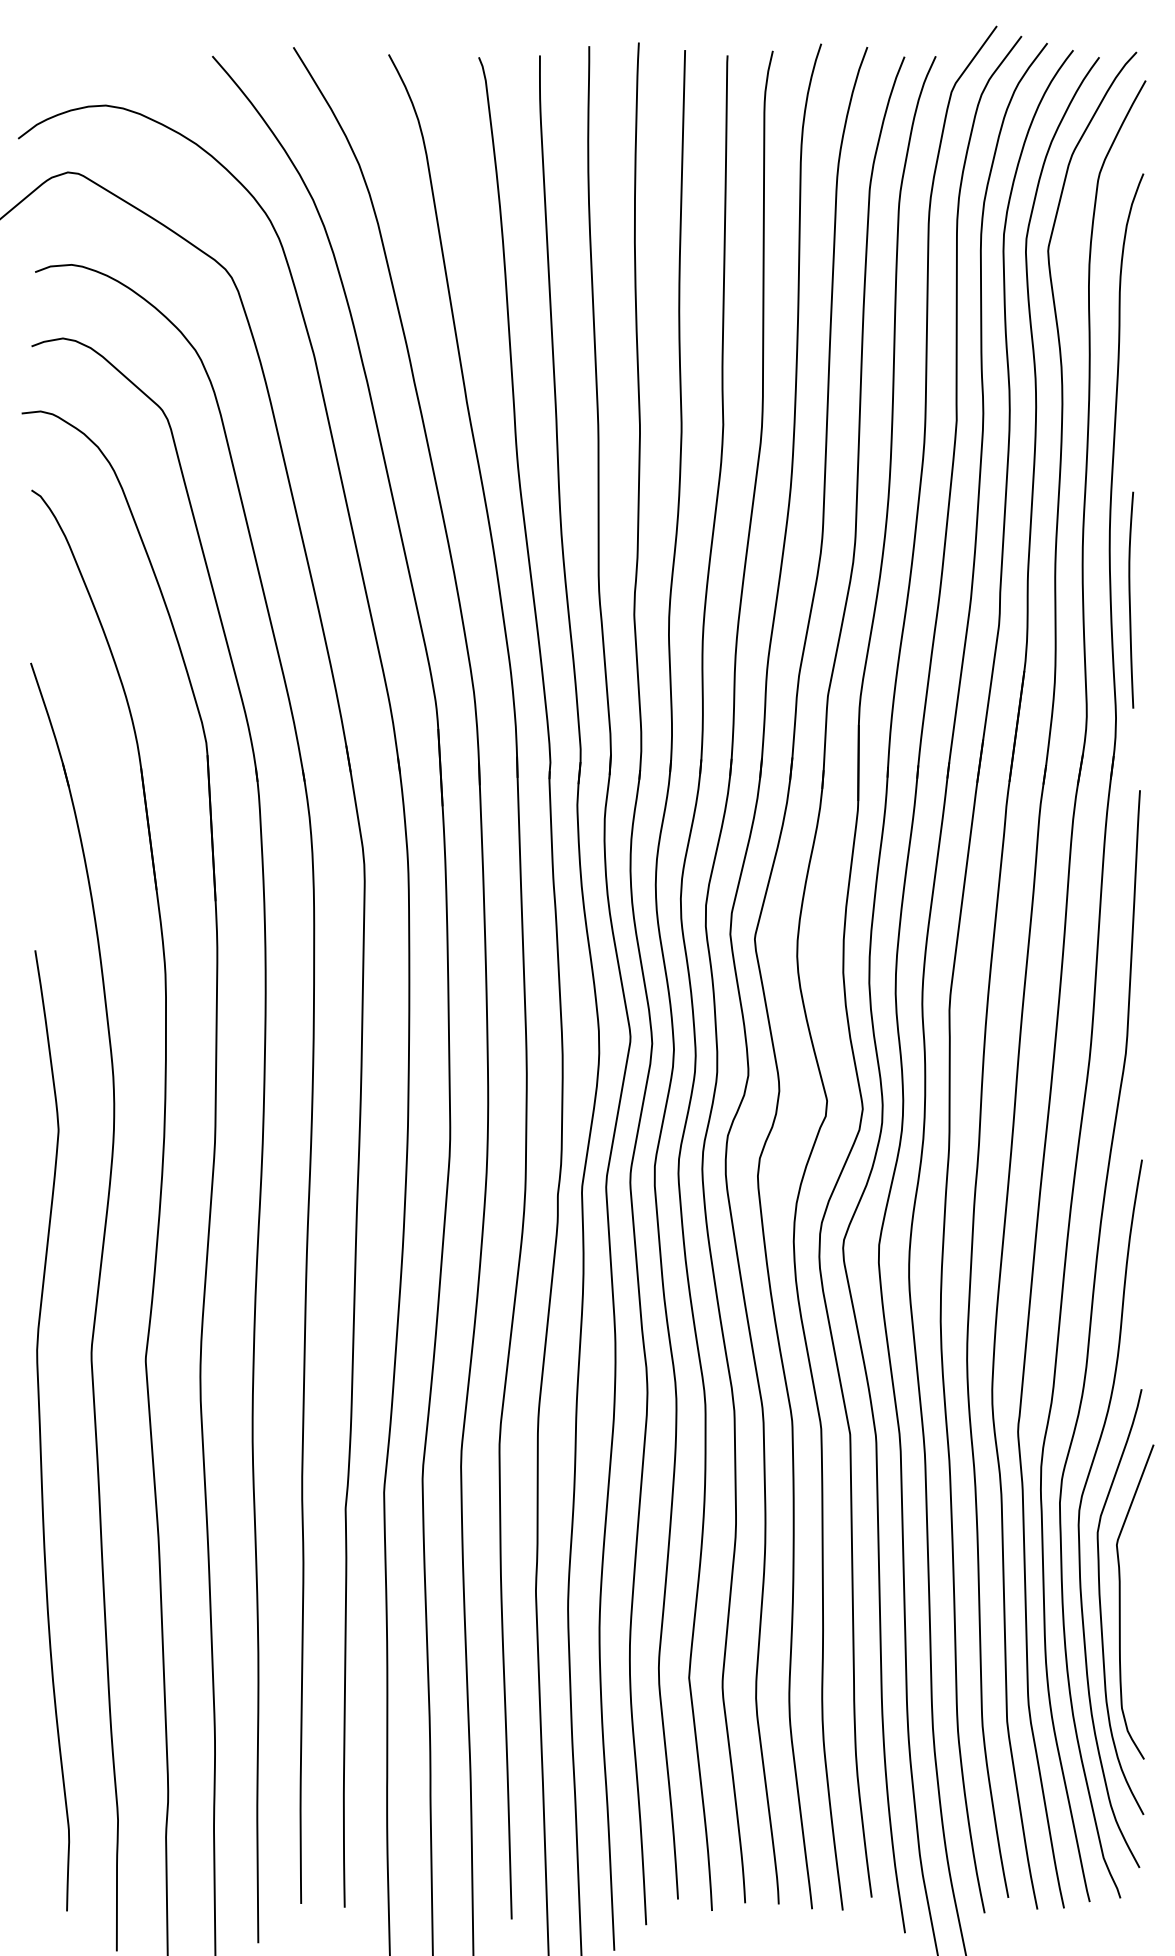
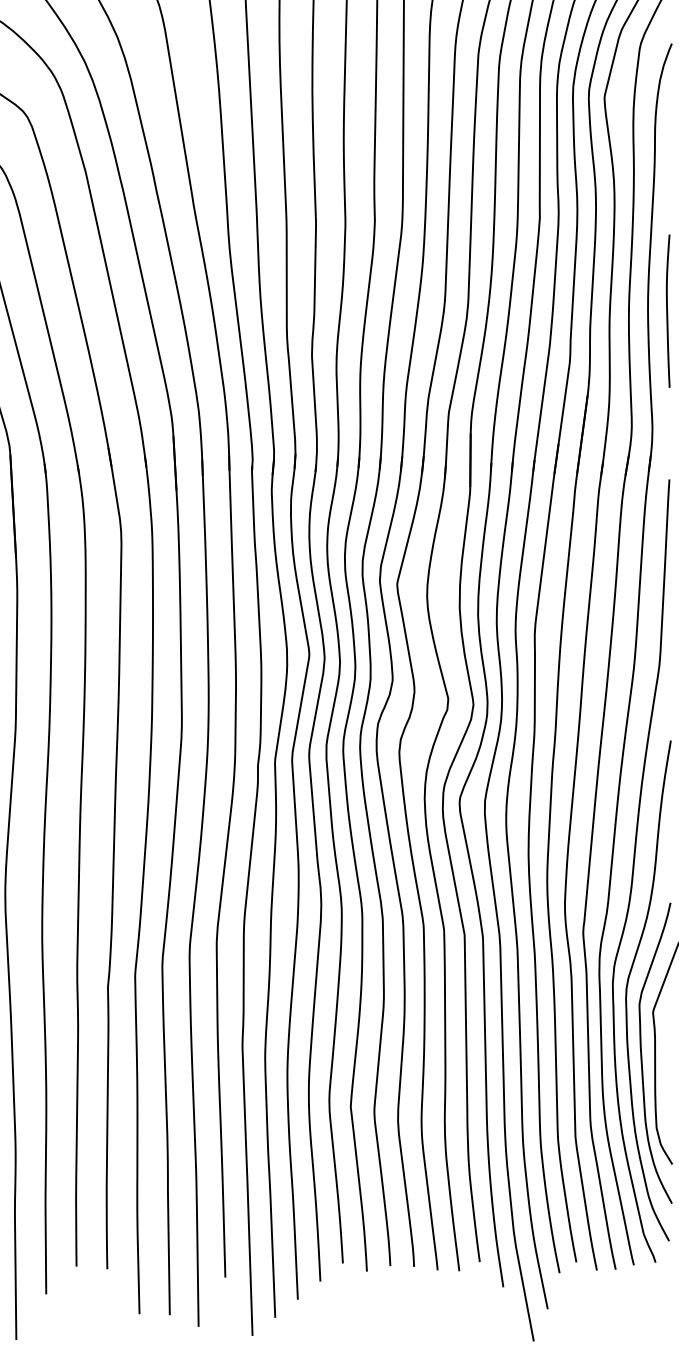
curve: (1130, 599) -> (667, 310), moved

